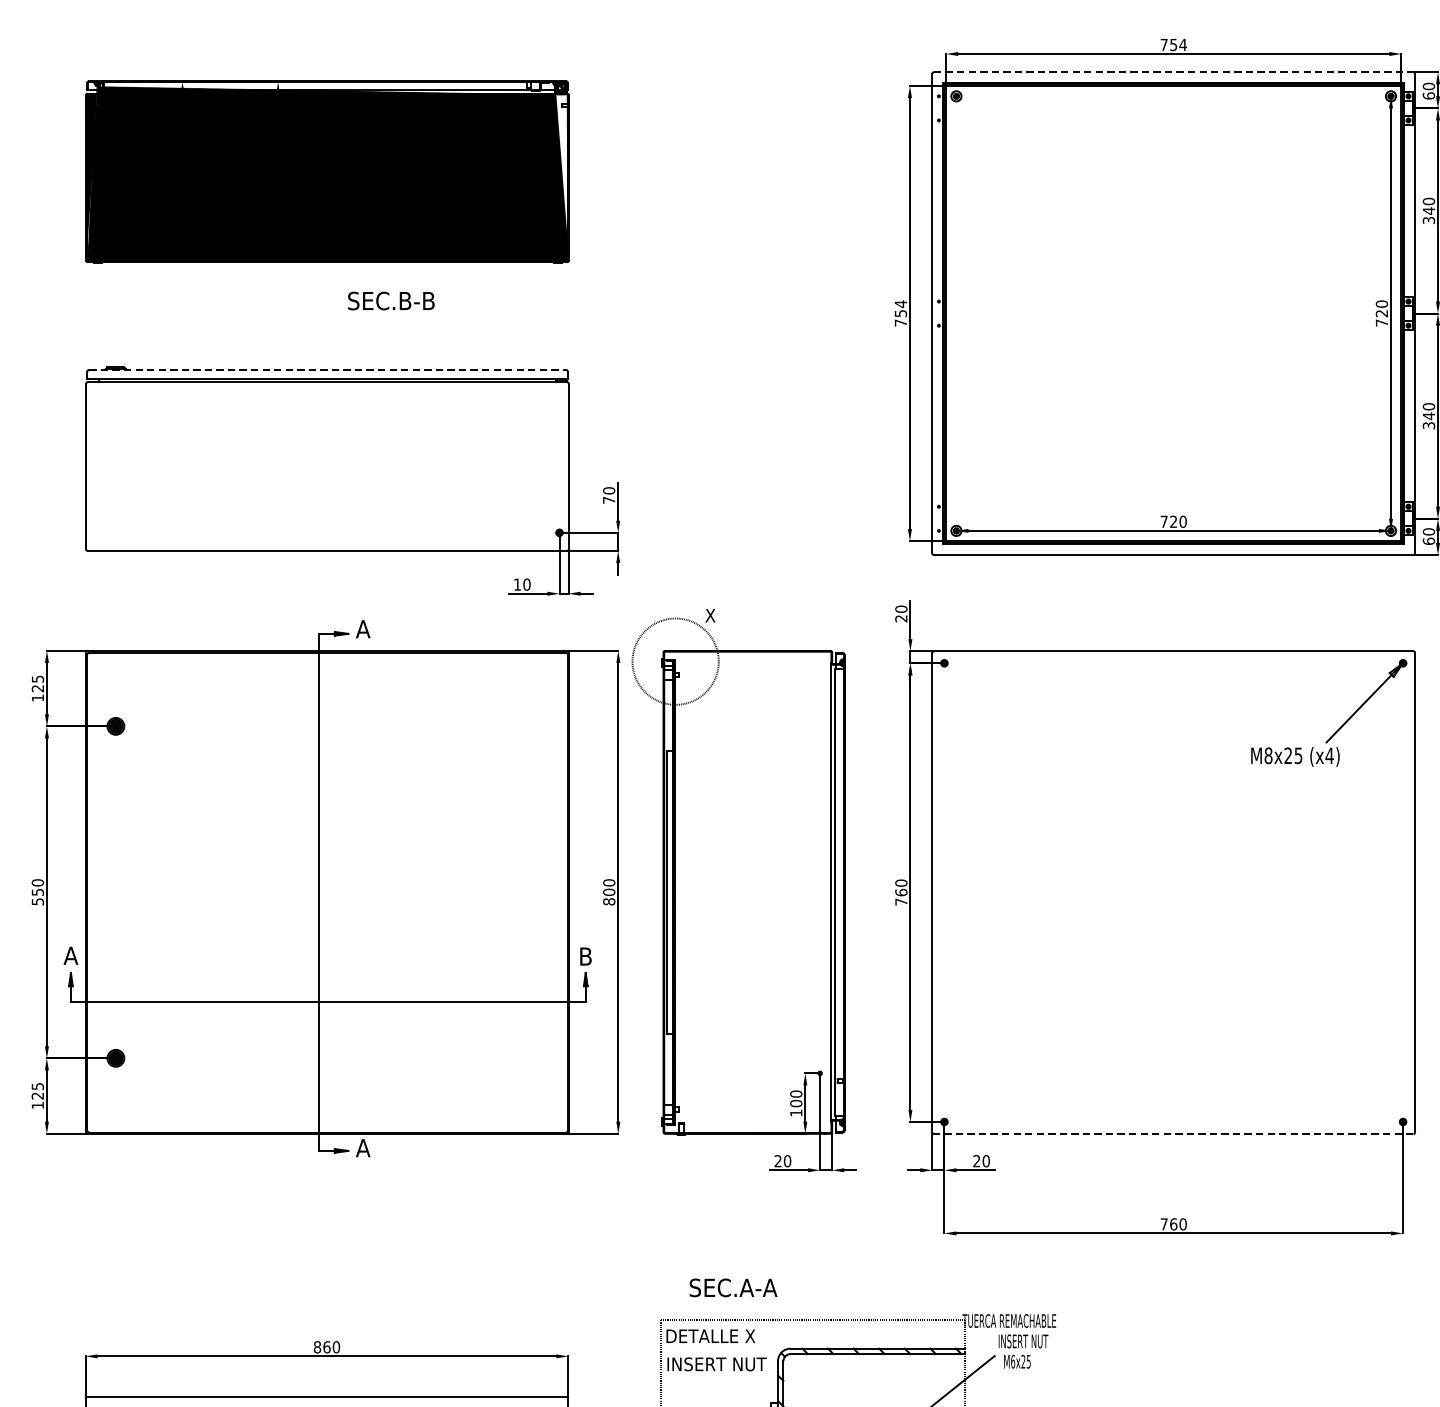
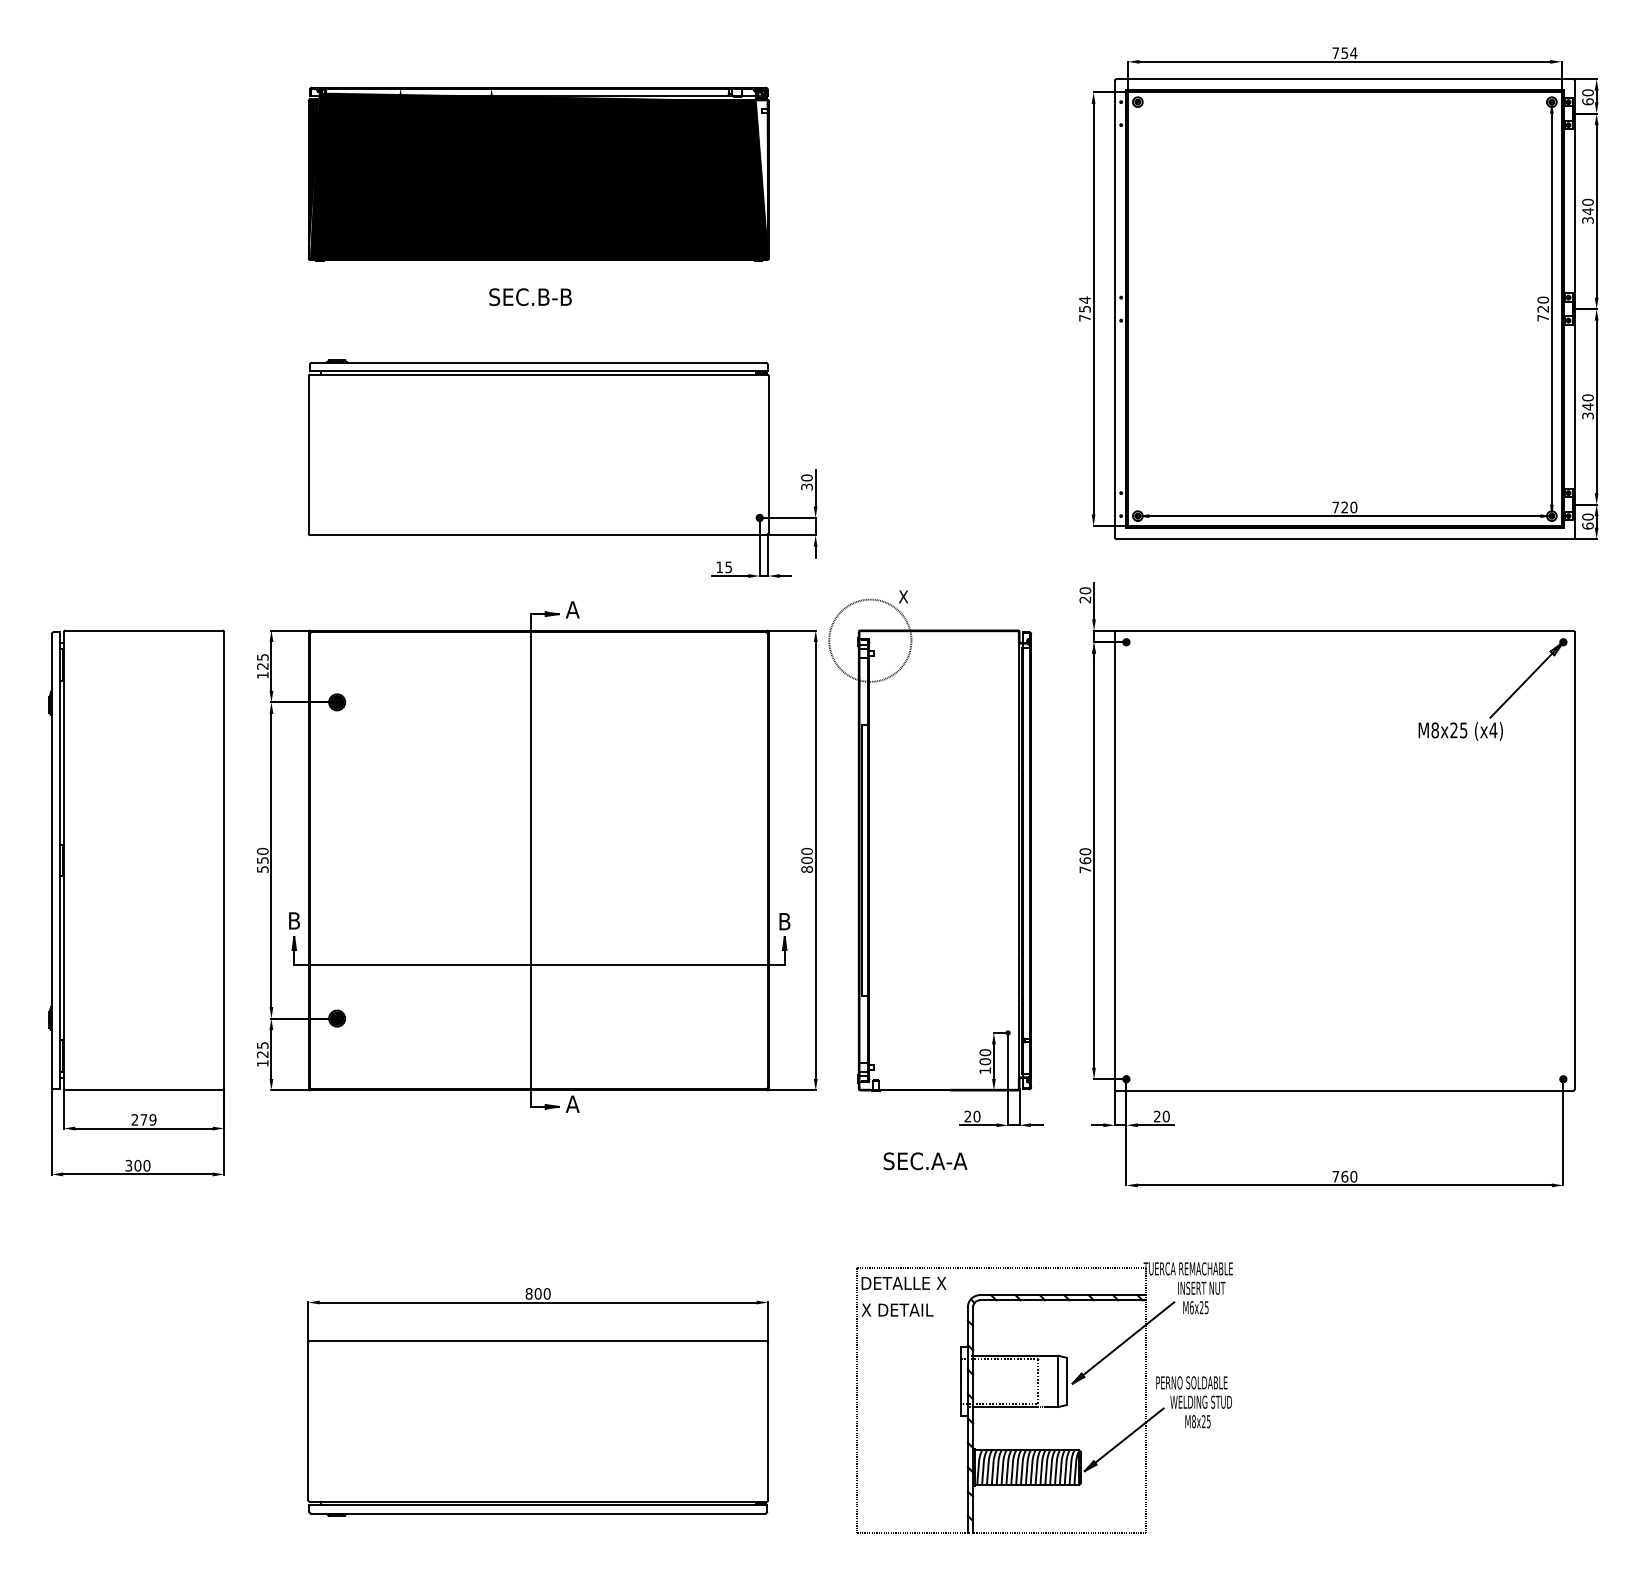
line: (1174, 72) -> (1345, 79), dashed -> solid
text: (391, 301) -> (530, 297), moved
line: (327, 369) -> (538, 362), dashed -> solid
text: (608, 499) -> (806, 486), 70 -> 30
text: (526, 584) -> (728, 567), 10 -> 15
text: (71, 955) -> (294, 920), A -> B
line: (1173, 1133) -> (1344, 1090), dashed -> solid
text: (733, 1288) -> (925, 1161), moved
text: (327, 1346) -> (538, 1293), 860 -> 800
text: (716, 1363) -> (909, 1309), INSERT NUT -> X DETAIL

